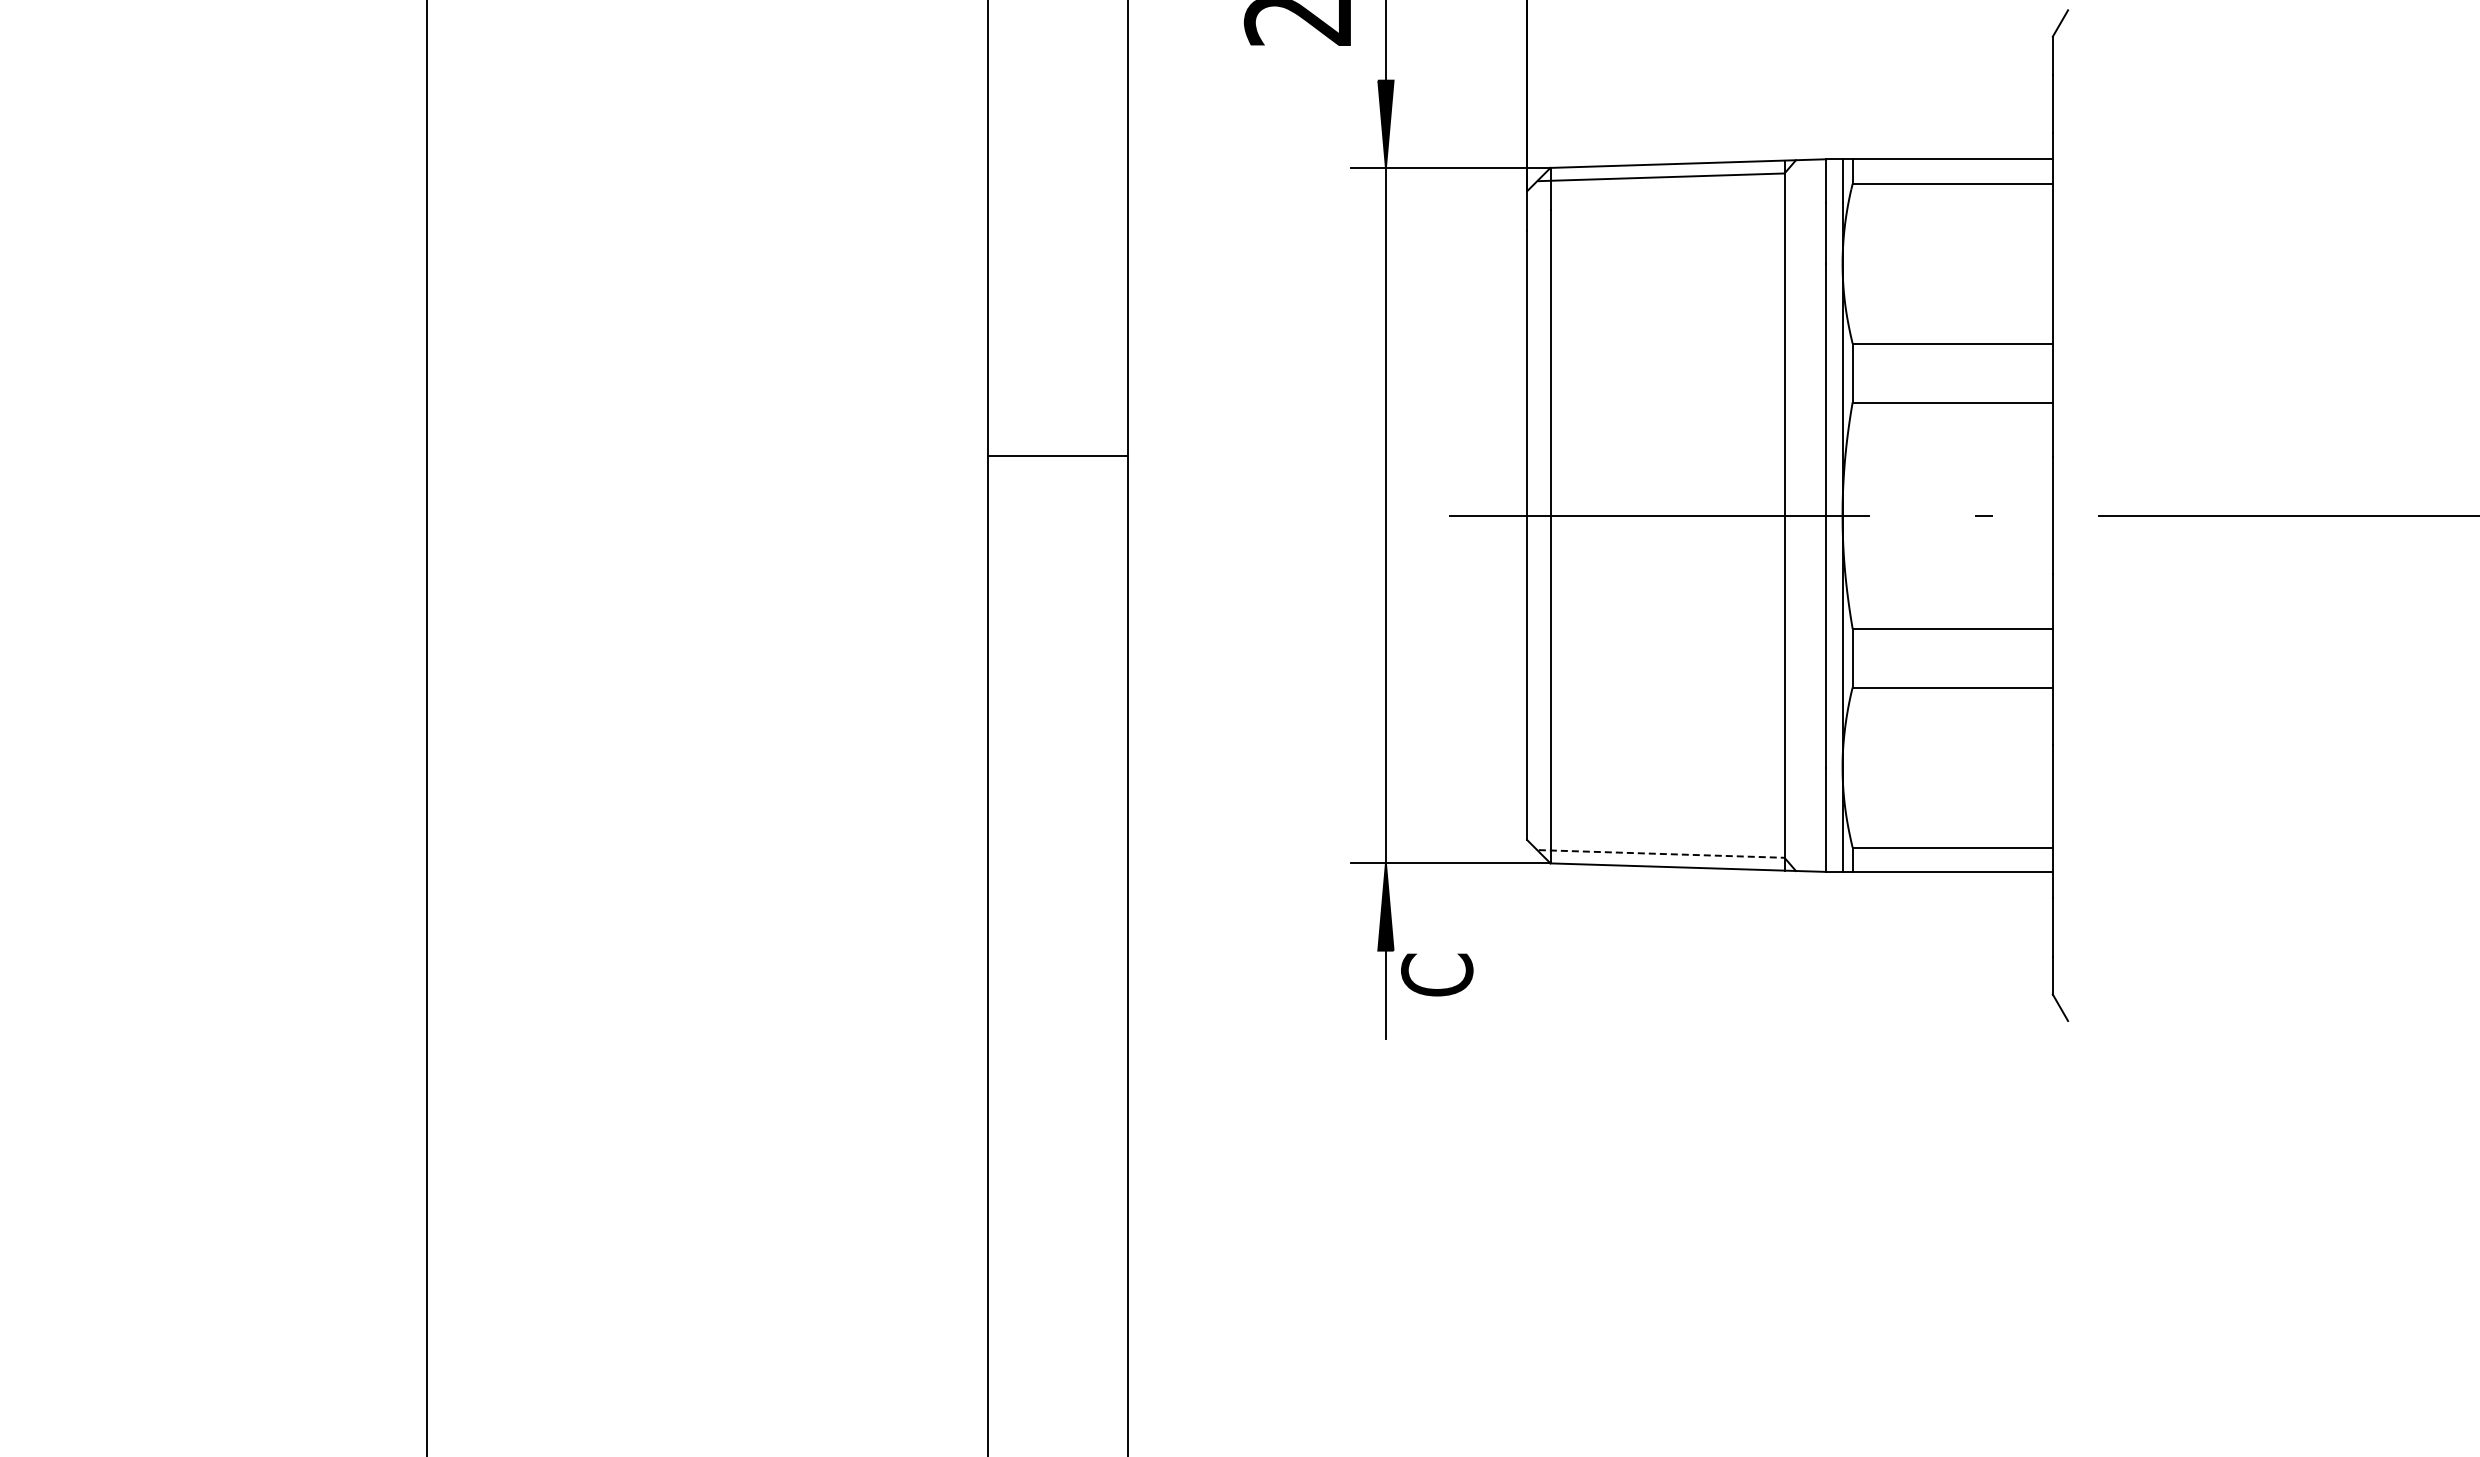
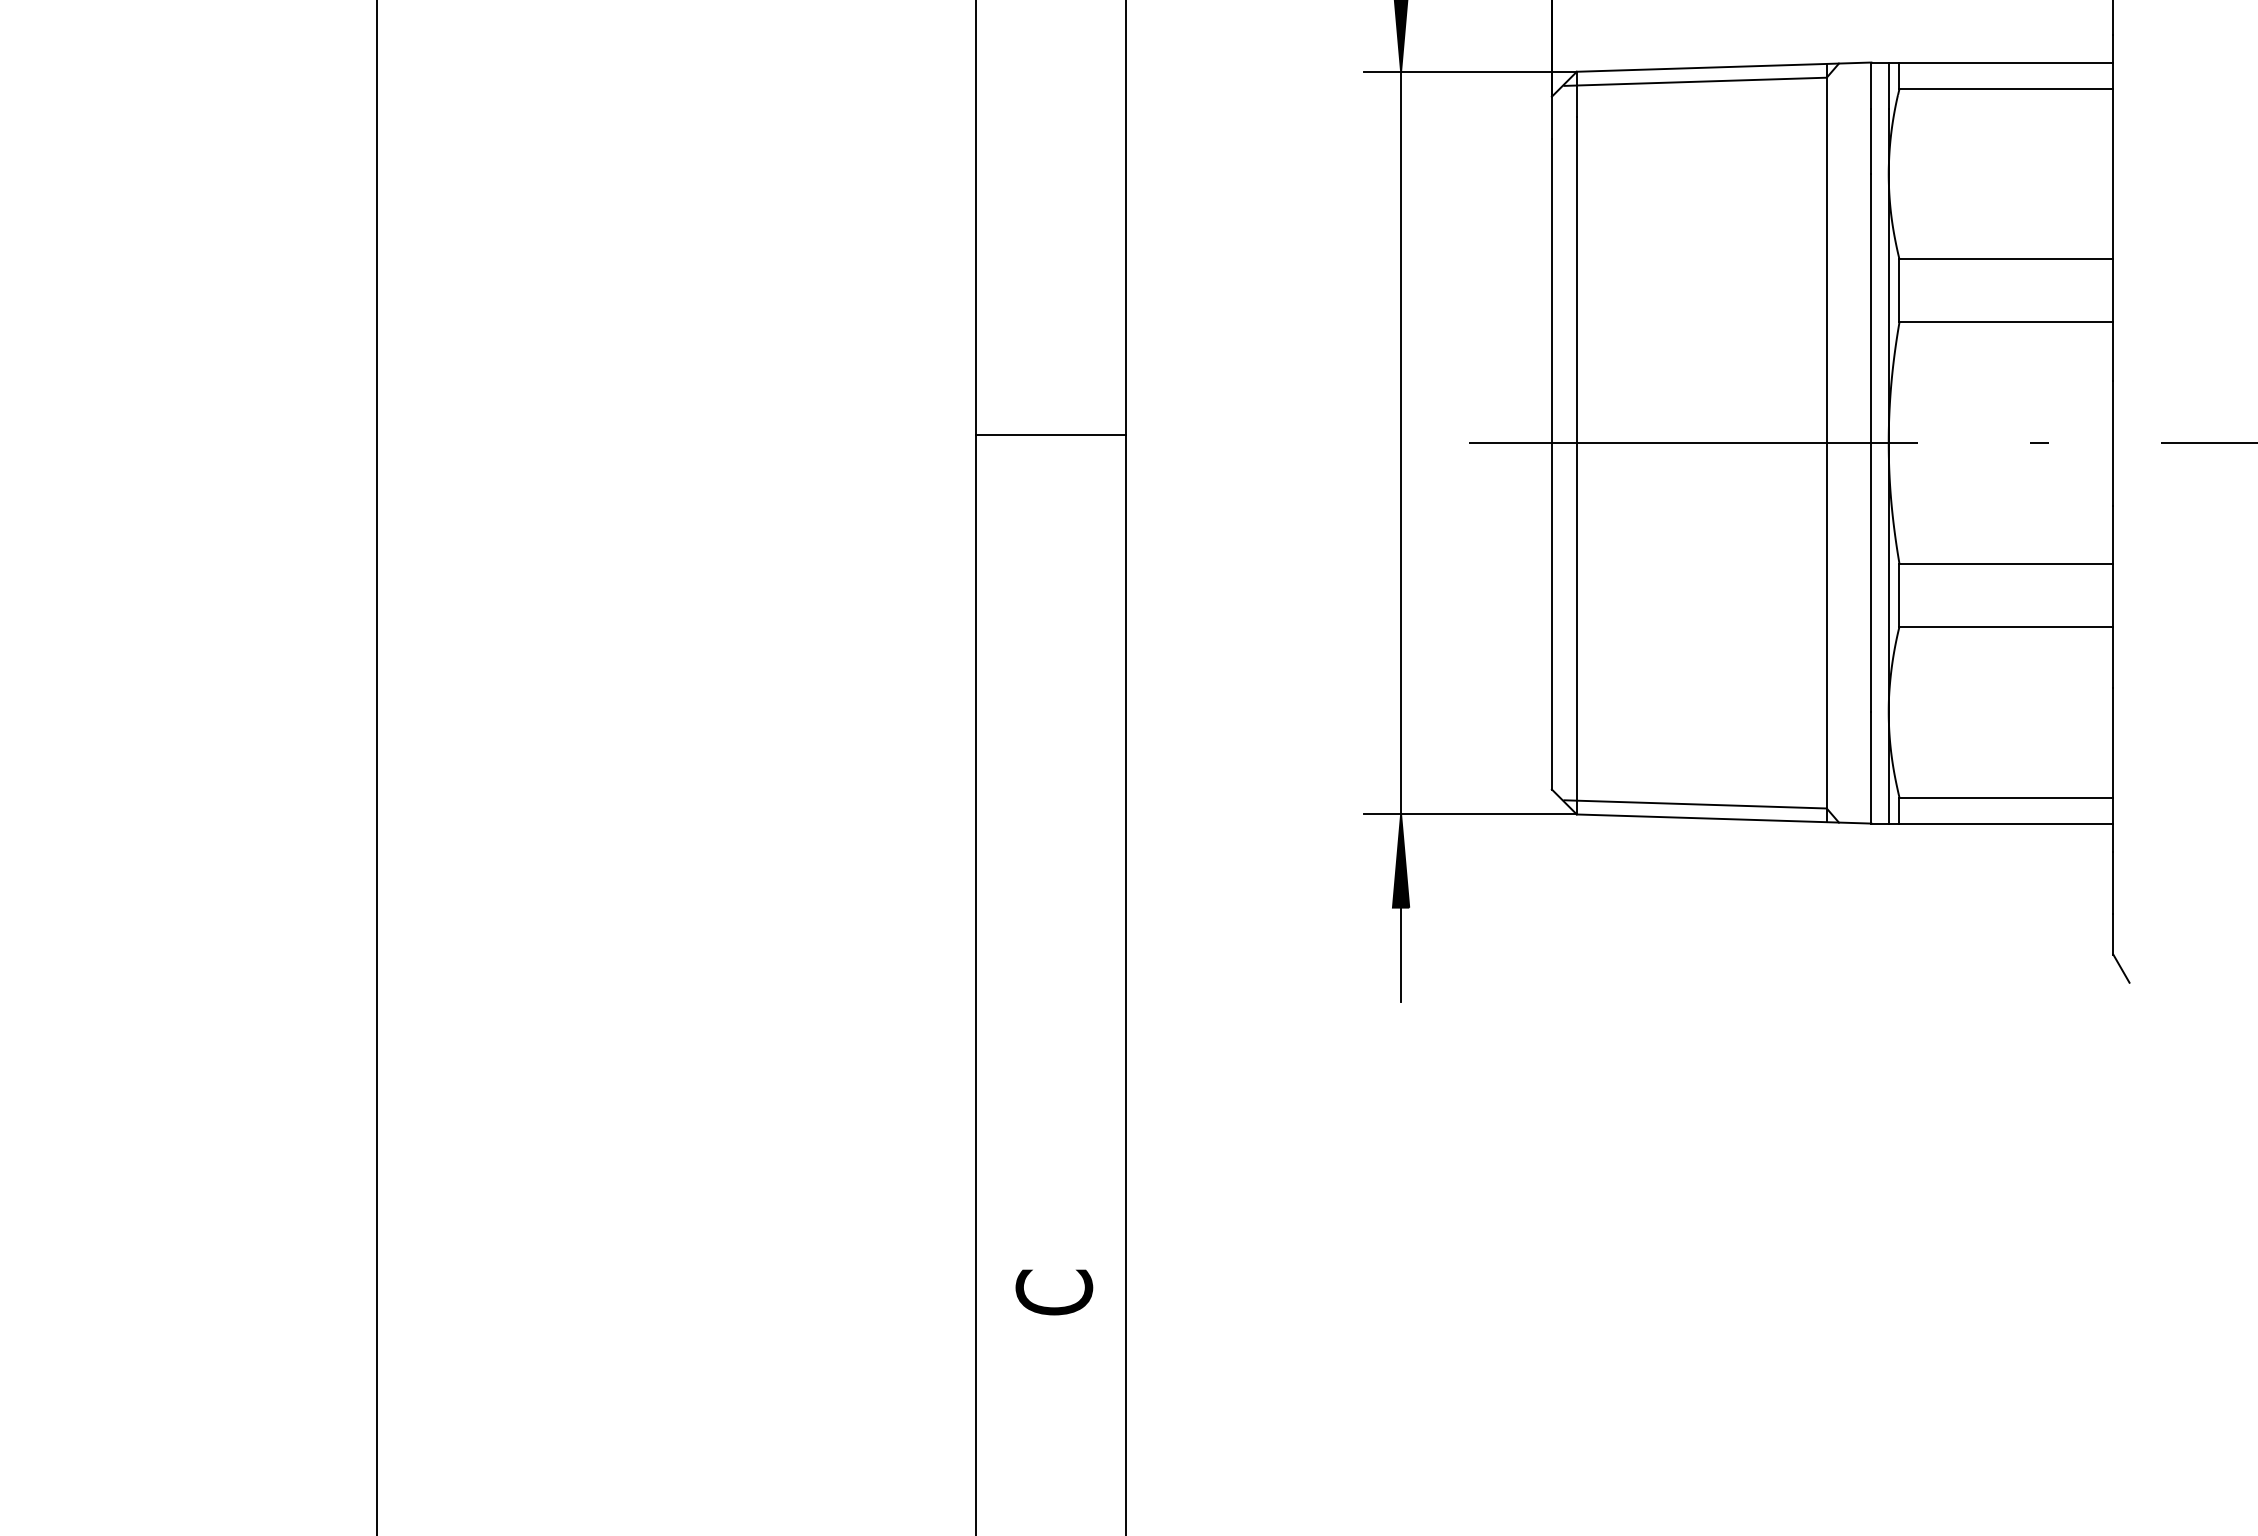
line: (1057, 455) -> (1050, 434), moved
line: (1661, 853) -> (1695, 803), dashed -> solid
text: (1437, 974) -> (1054, 1291), moved

